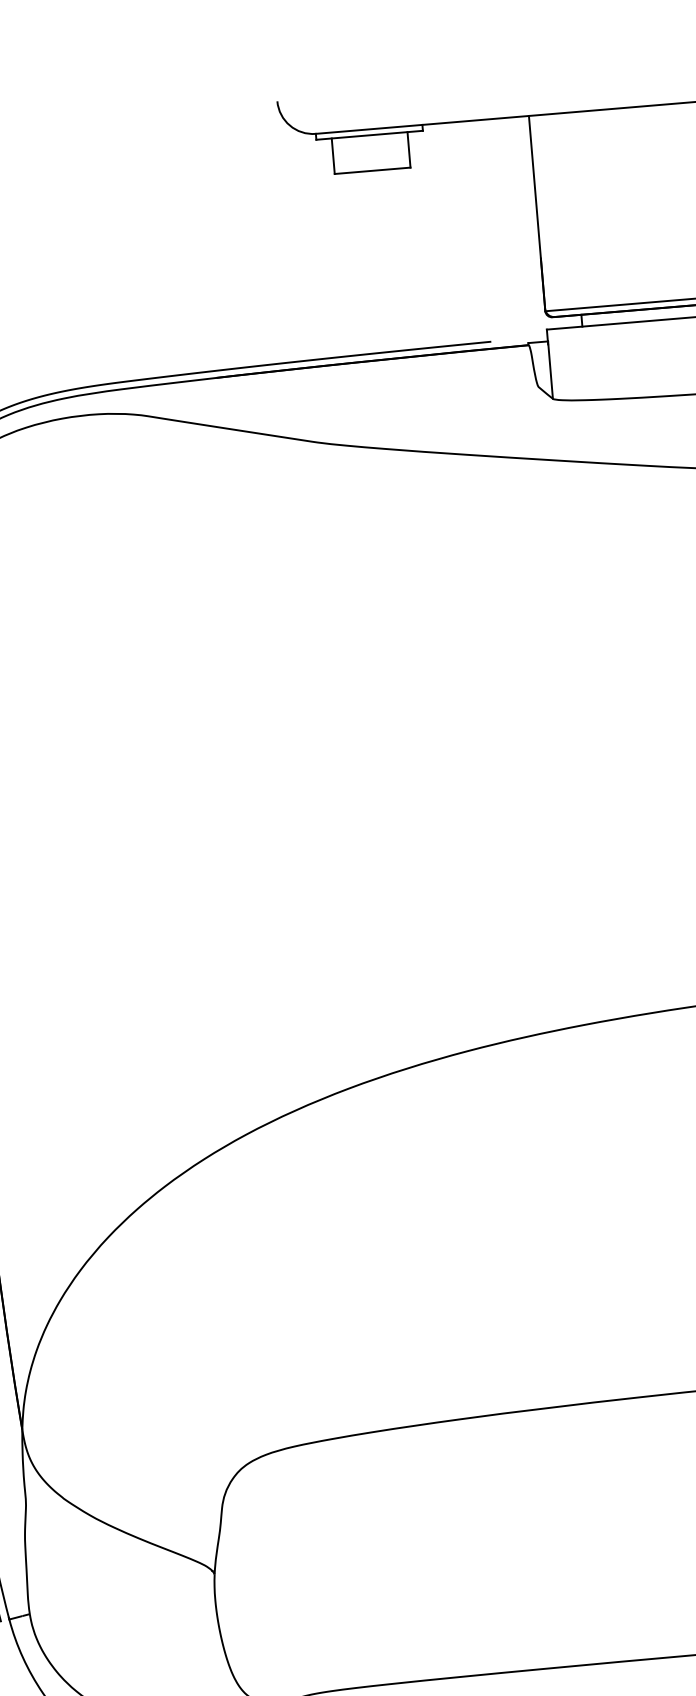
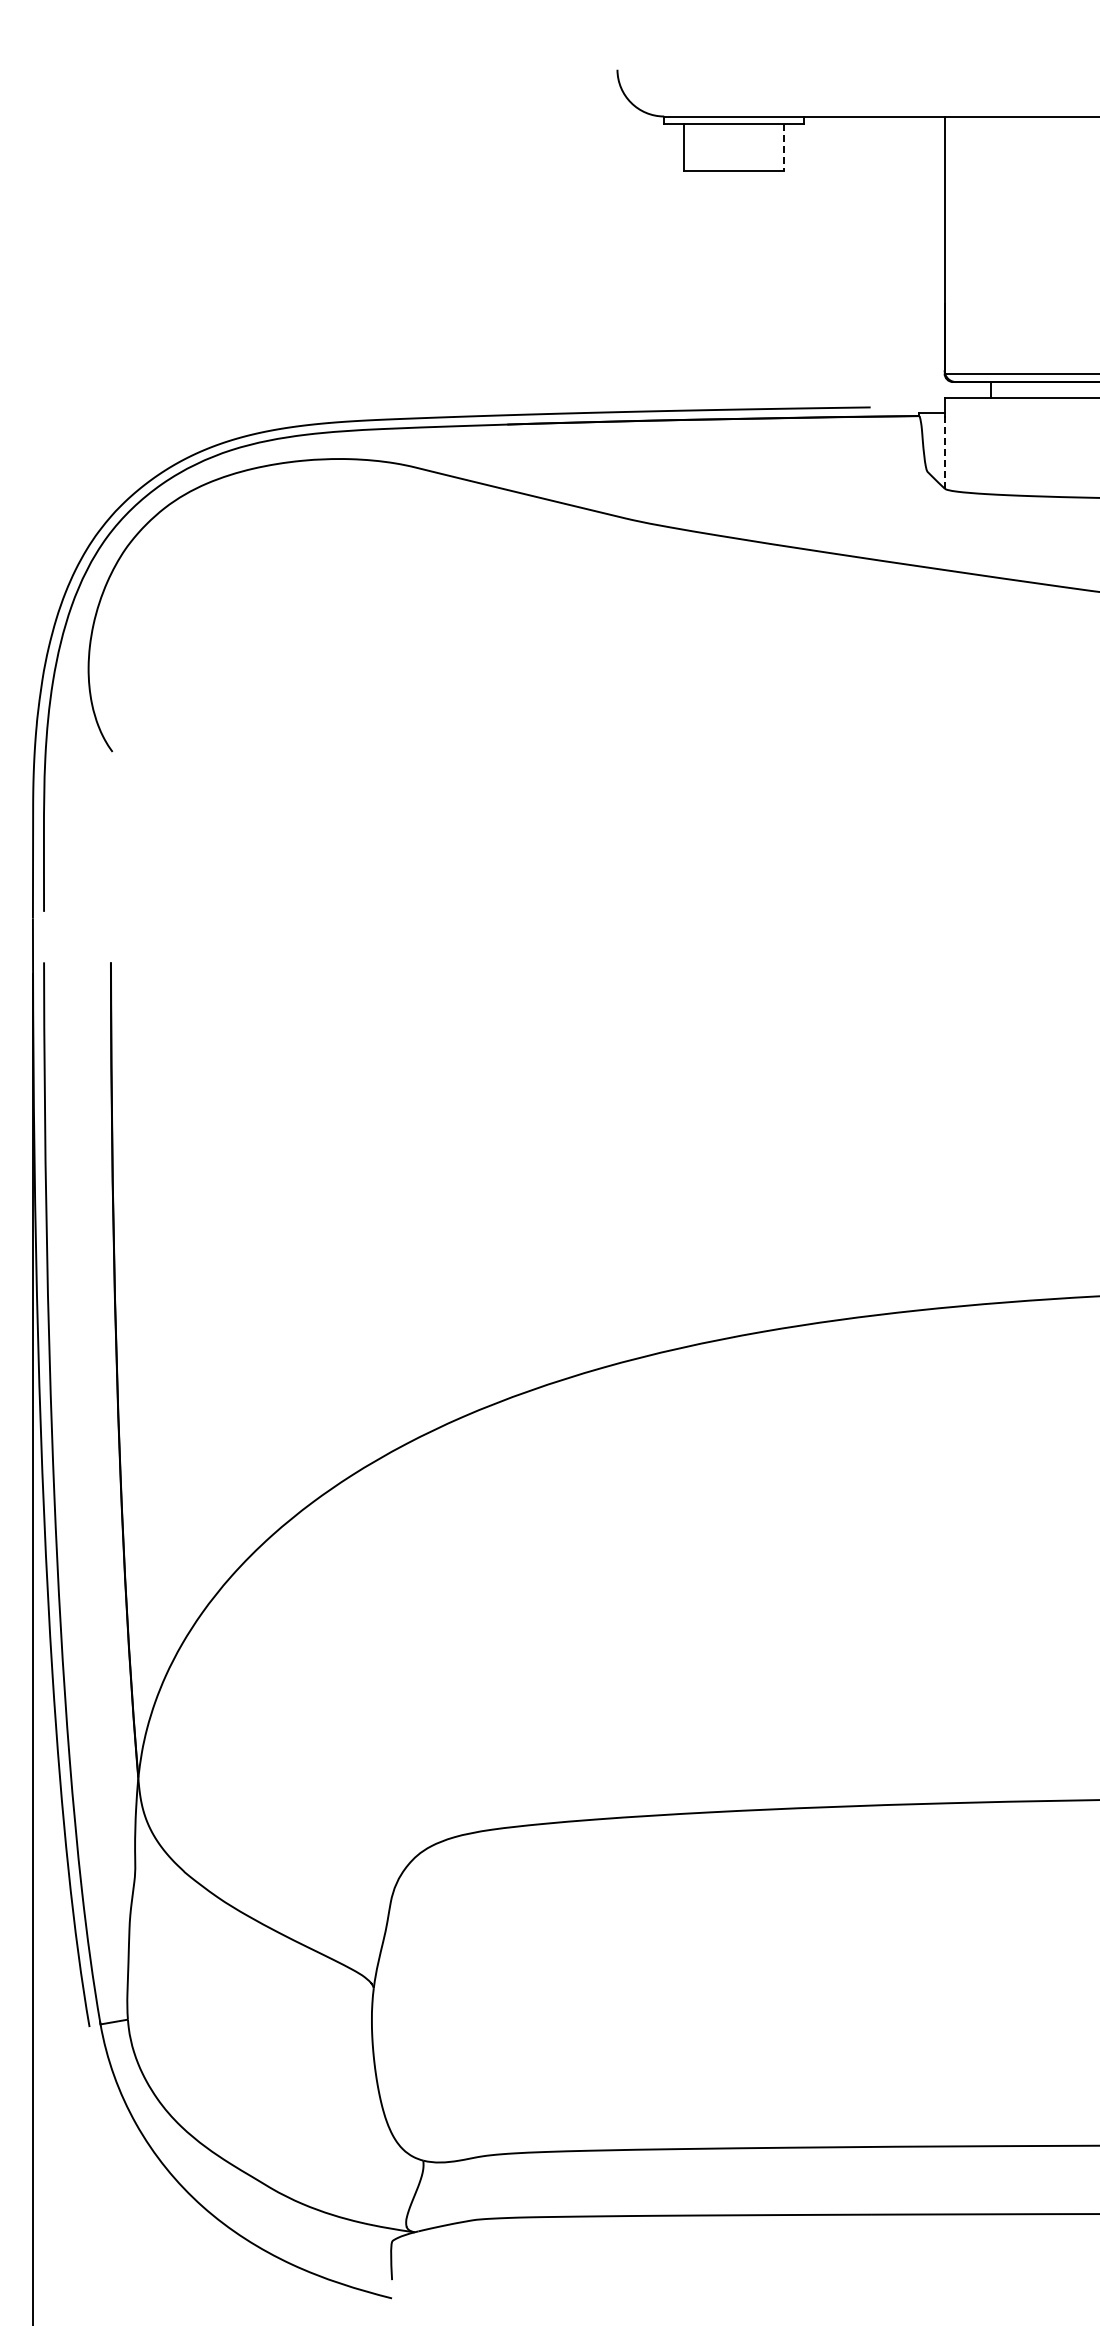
line: (409, 150) -> (784, 148), solid -> dashed
line: (550, 370) -> (944, 451), solid -> dashed

